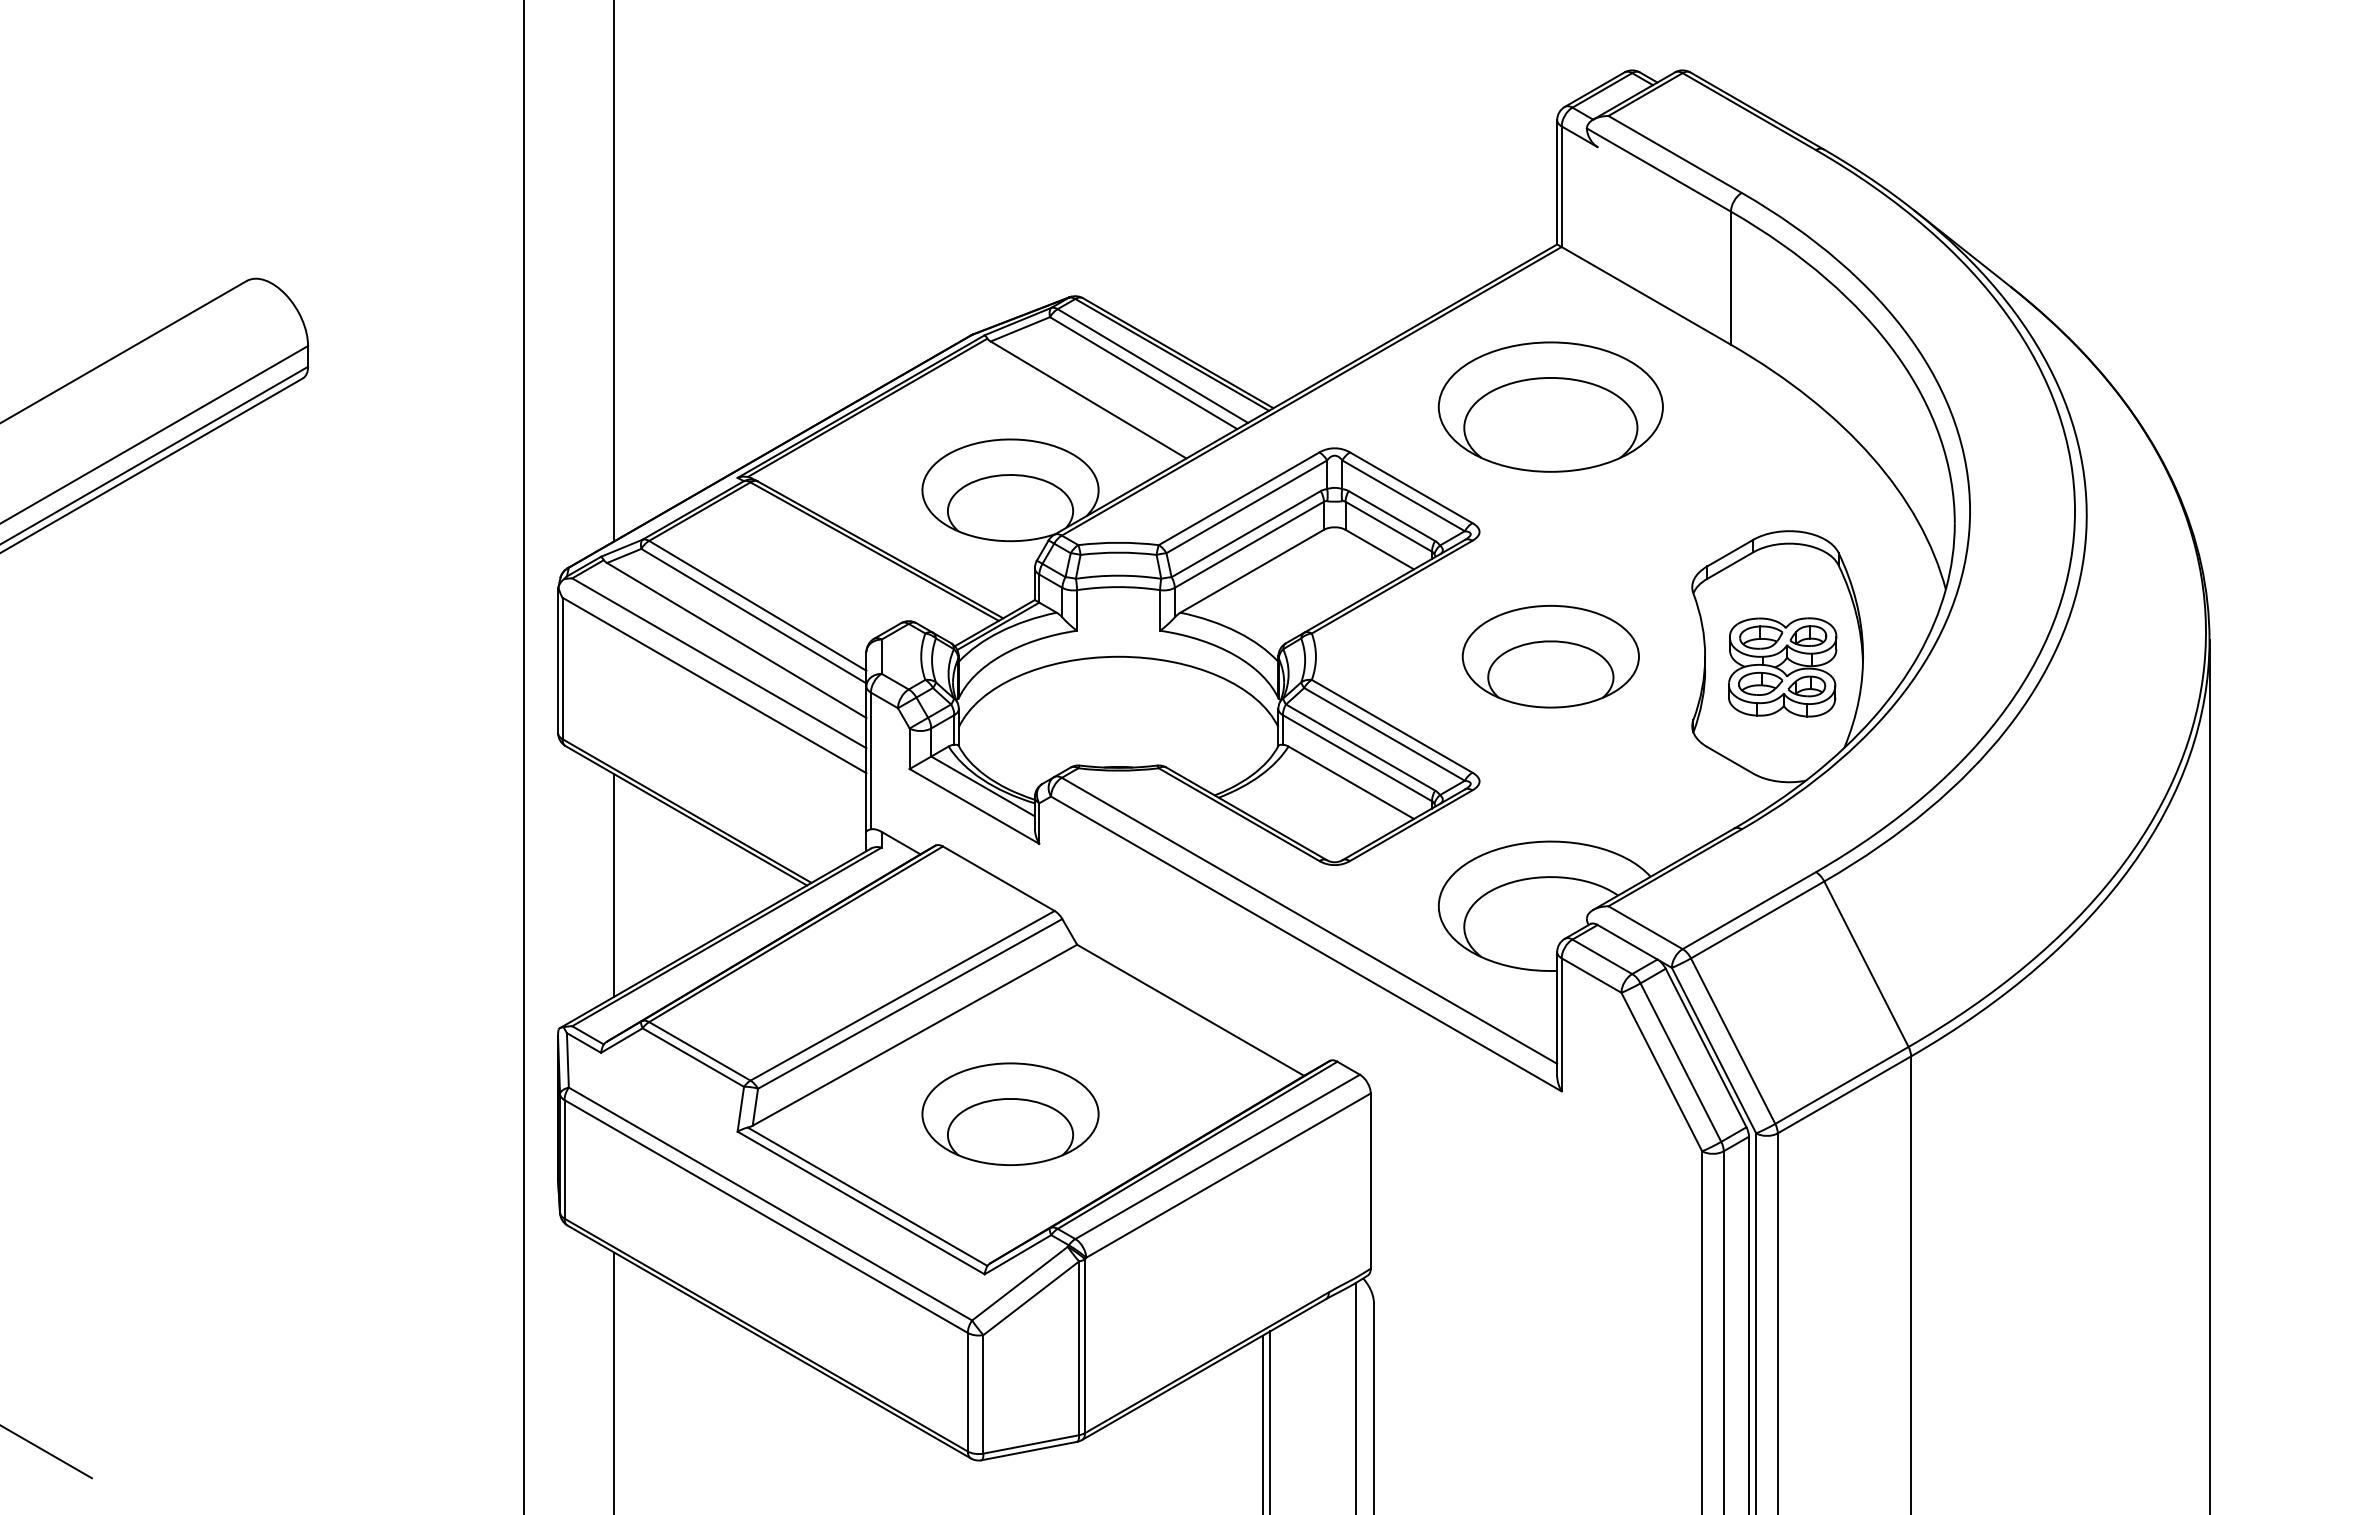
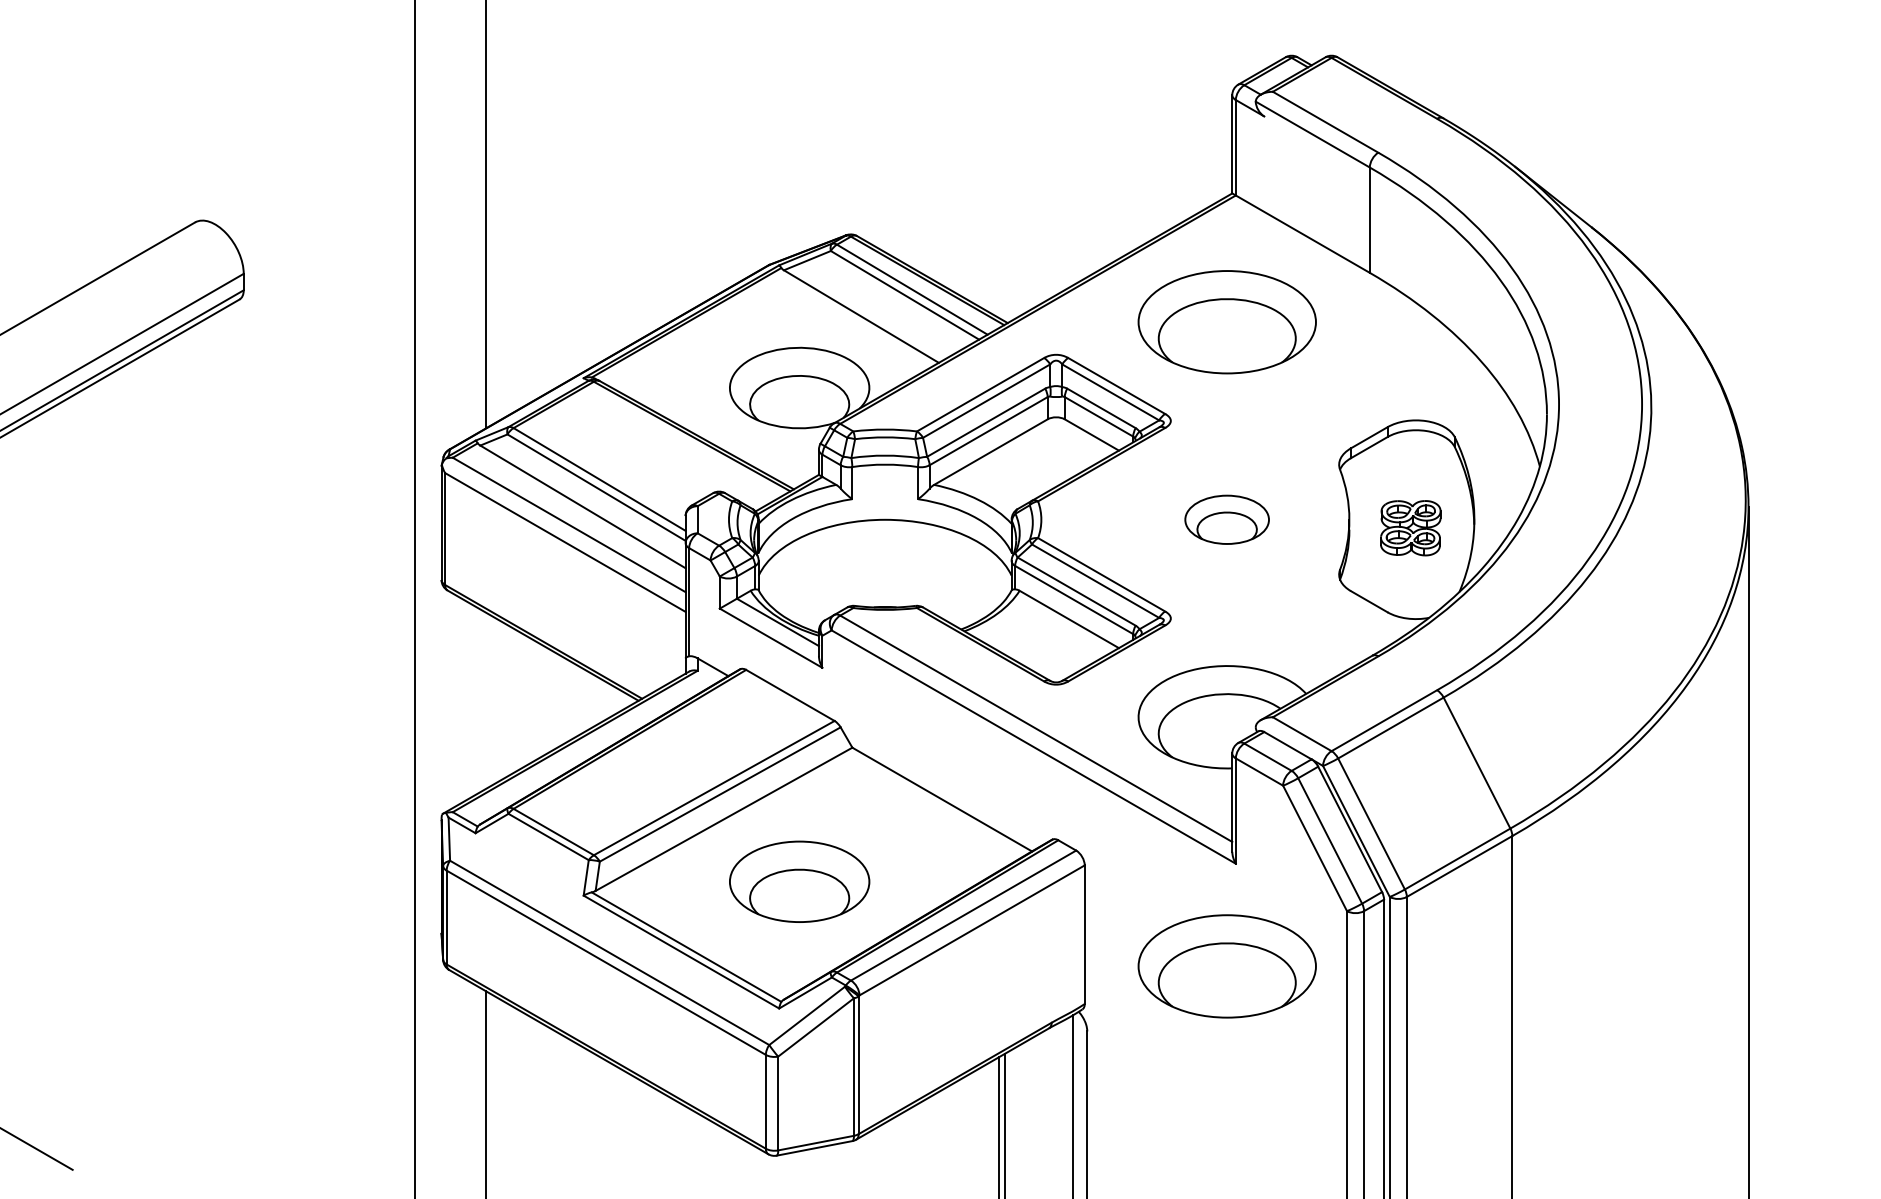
part: (1550, 656) -> (1226, 519), size x0.6
part: (1782, 667) -> (1410, 528), size x0.7
line: (614, 885) -> (486, 700), removed
part: (1550, 1220) -> (1226, 965), added

